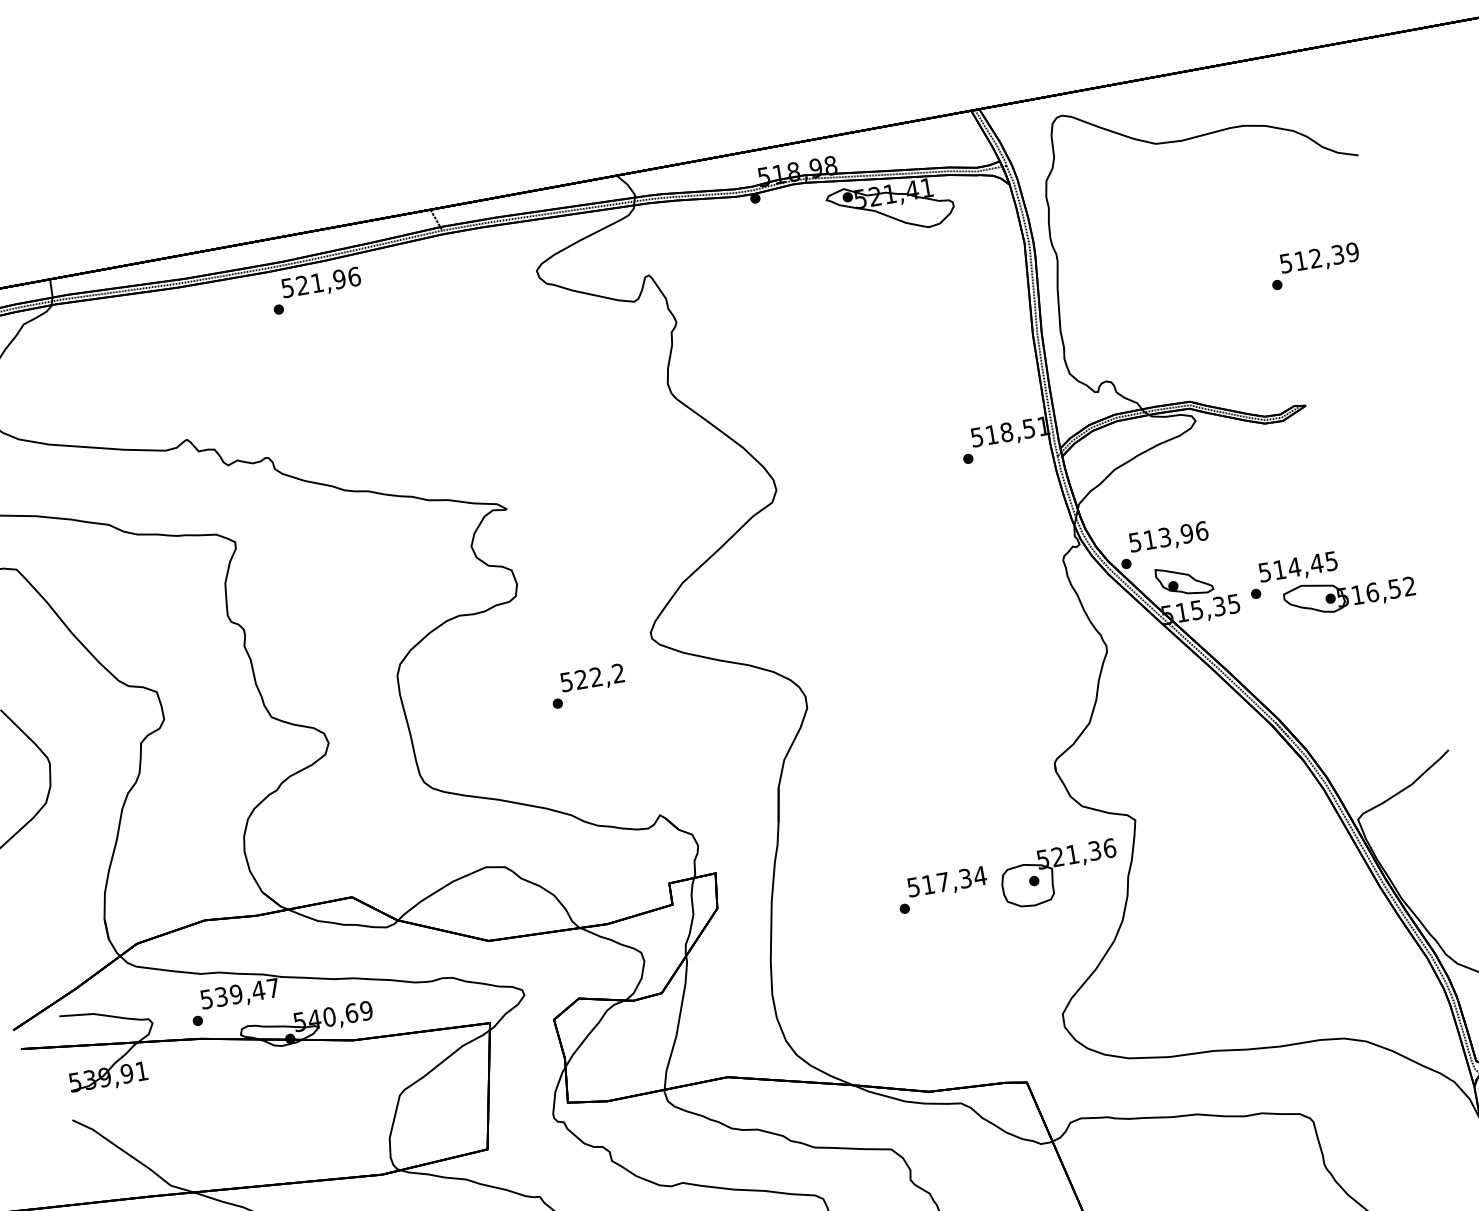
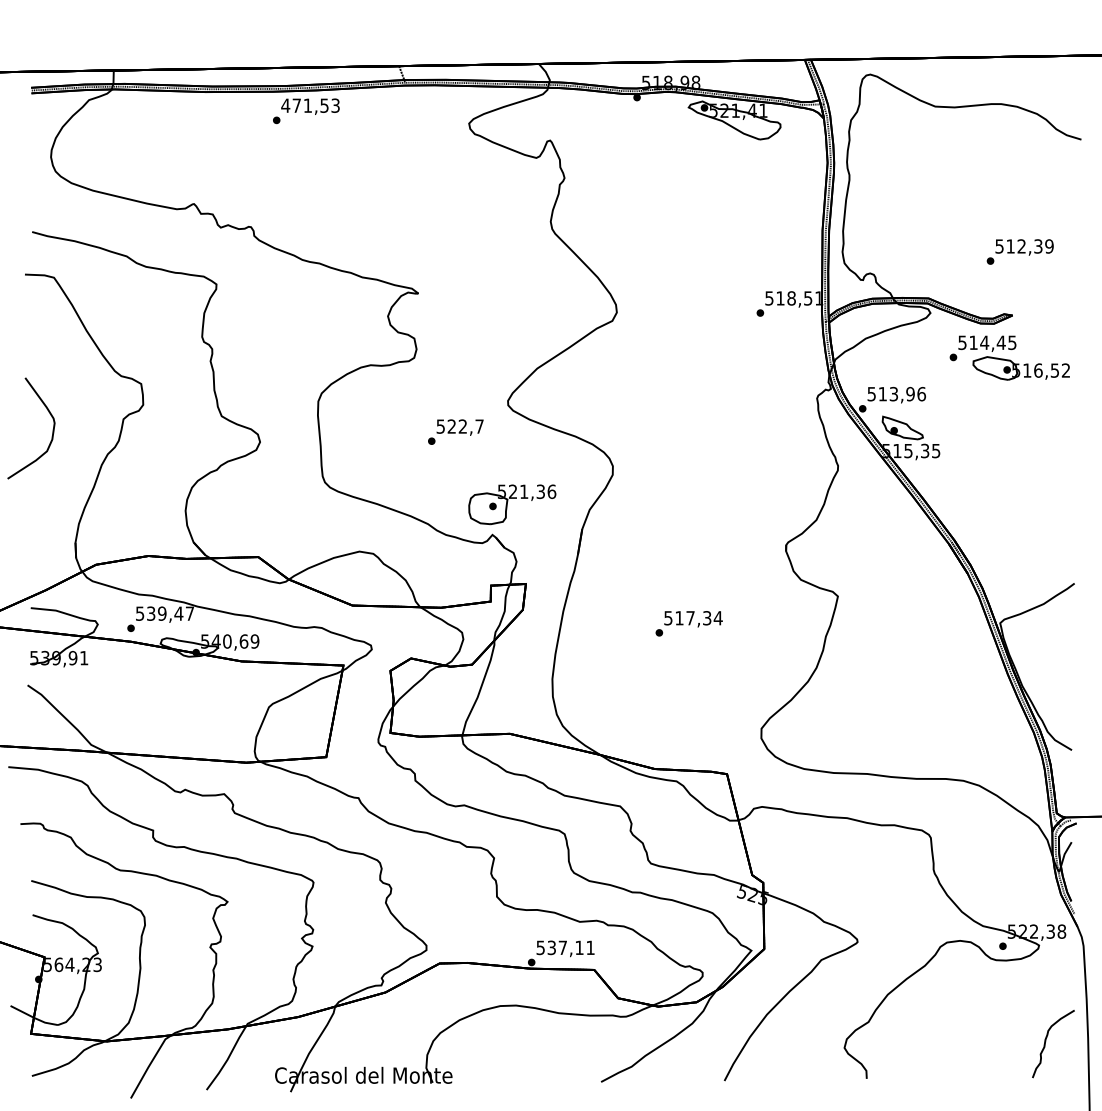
text: (1313, 265) -> (1019, 251), moved
text: (320, 282) -> (310, 105), 521,96 -> 471,53
part: (1331, 581) -> (1009, 357), moved
text: (618, 673) -> (479, 426), 522,2 -> 522,7
part: (1059, 874) -> (512, 504), moved

